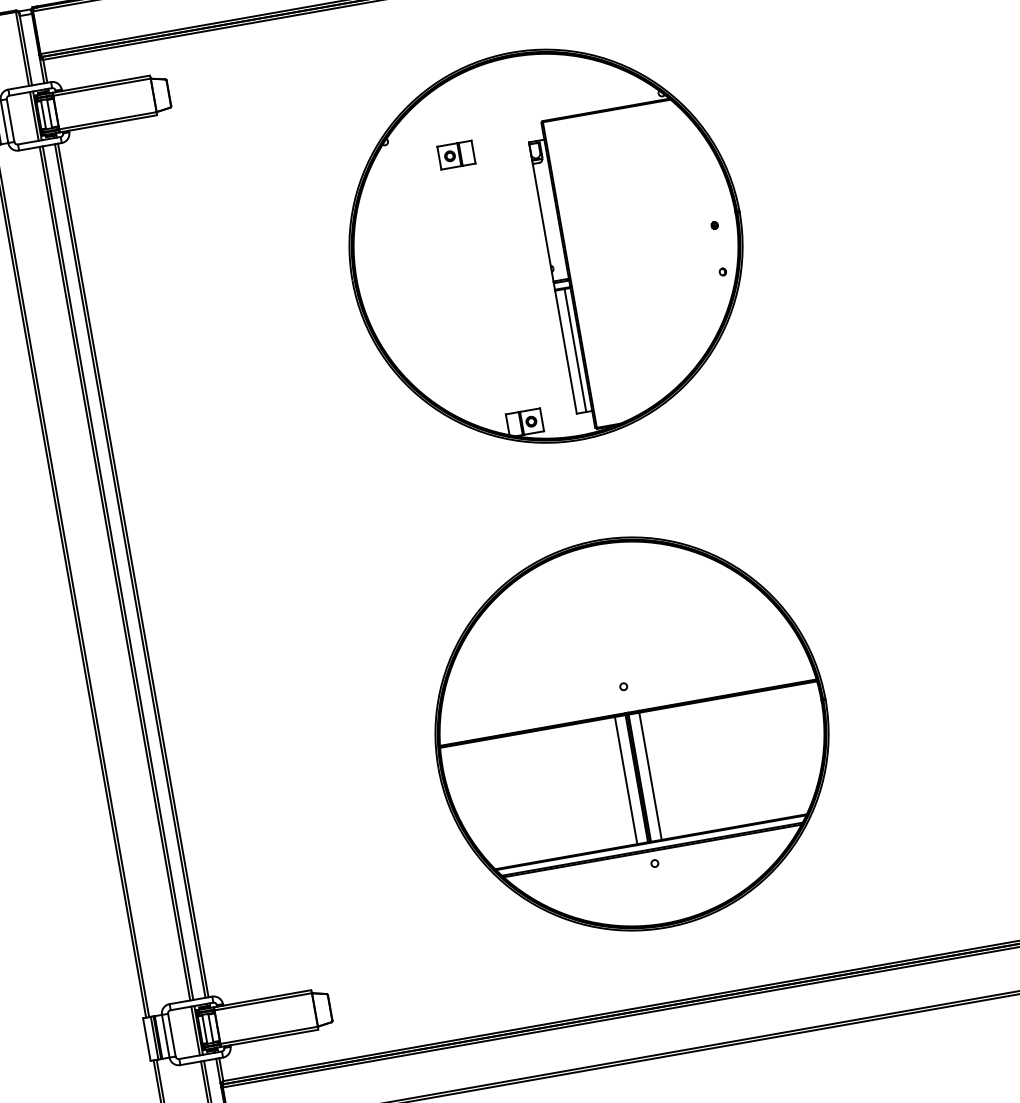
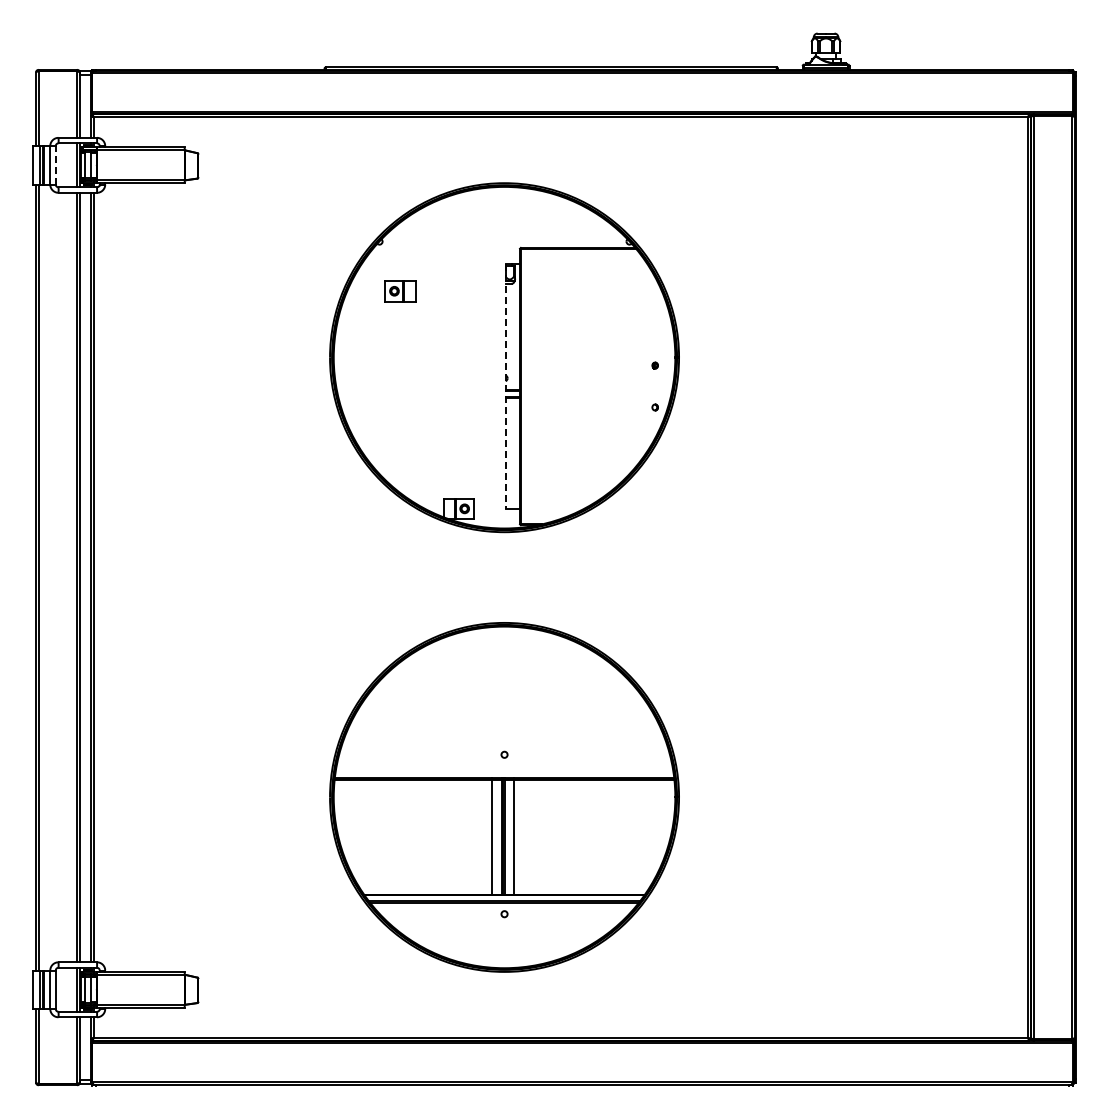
line: (10, 119) -> (55, 164), solid -> dashed
part: (456, 155) -> (400, 291), moved
line: (552, 279) -> (505, 387), solid -> dashed
line: (575, 350) -> (514, 453), removed

